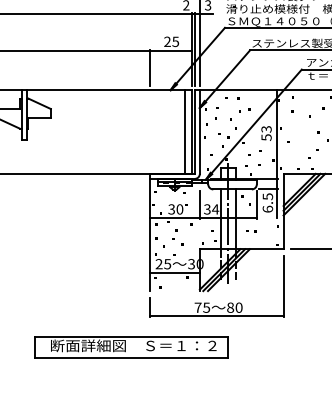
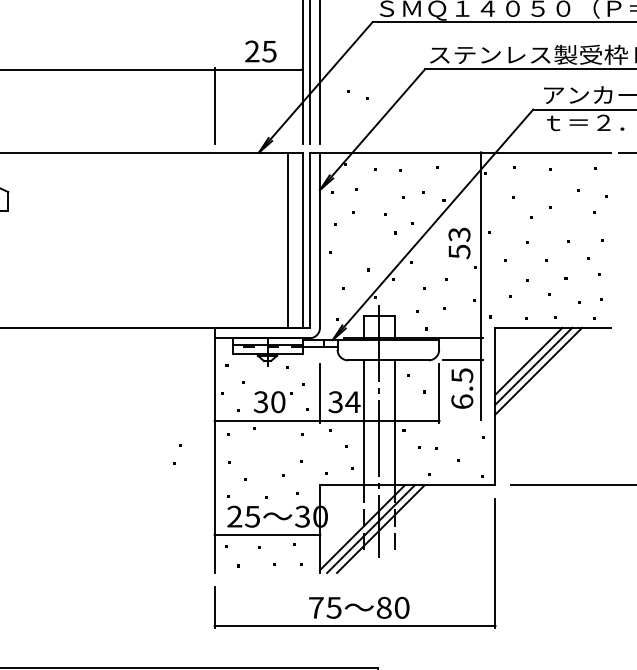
part: (223, 135) -> (356, 94), moved
part: (174, 234) -> (176, 454), moved

